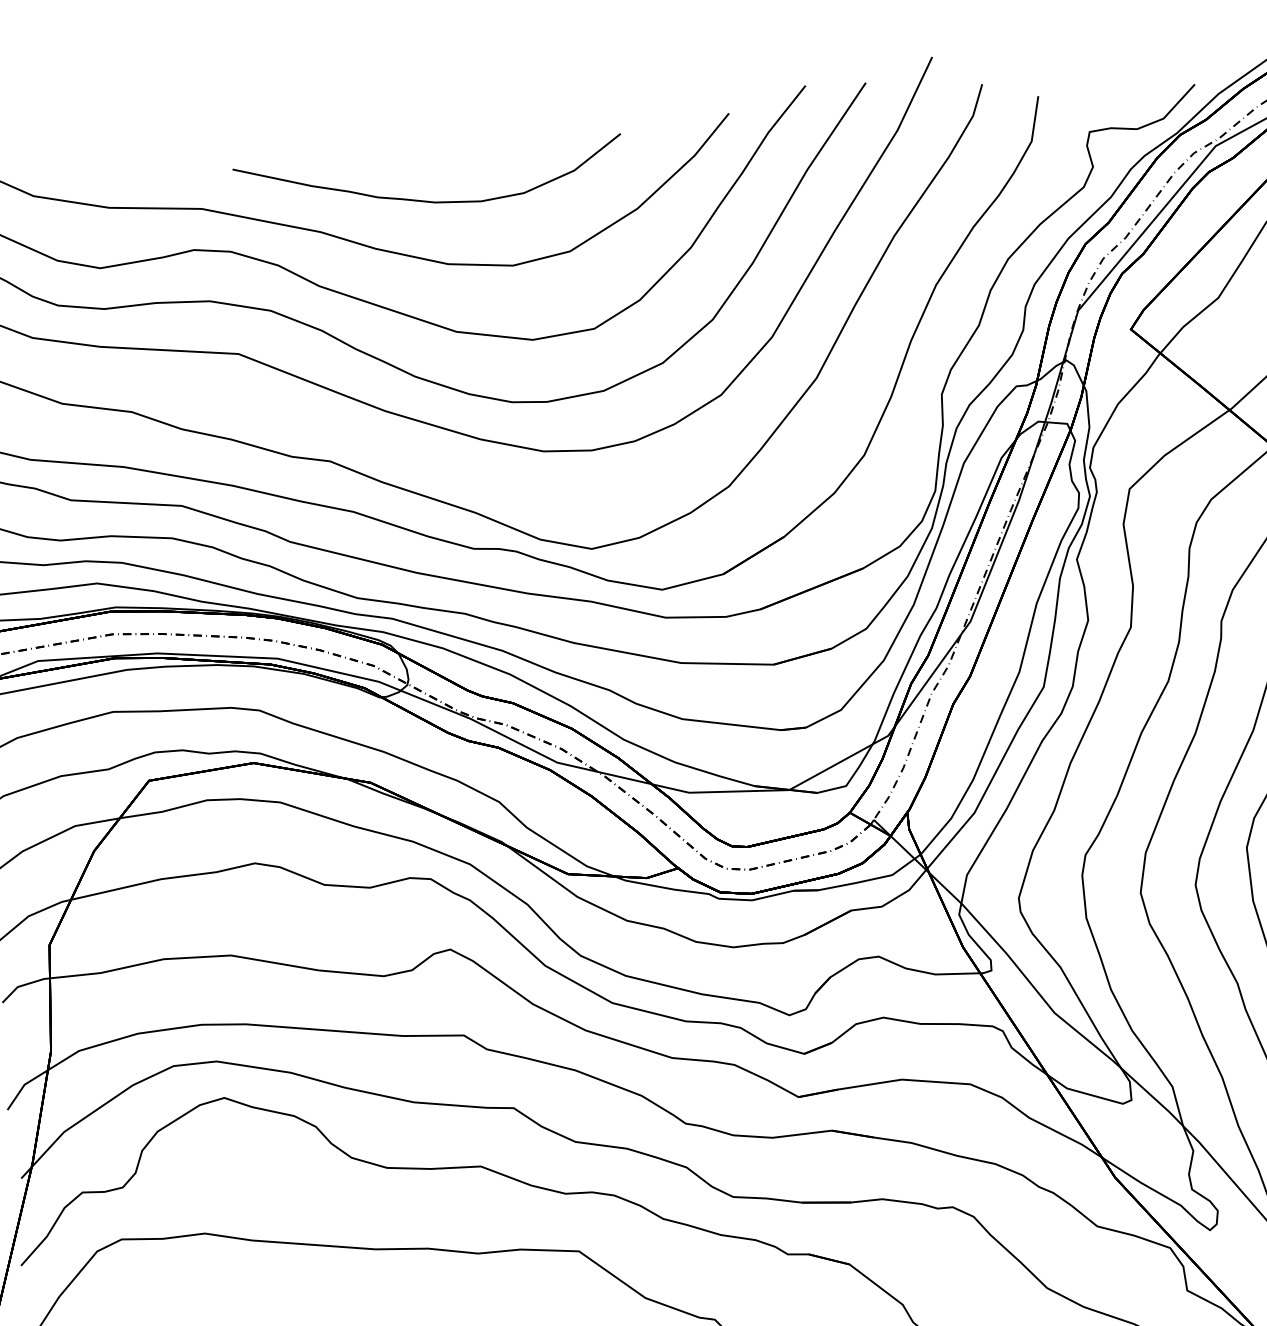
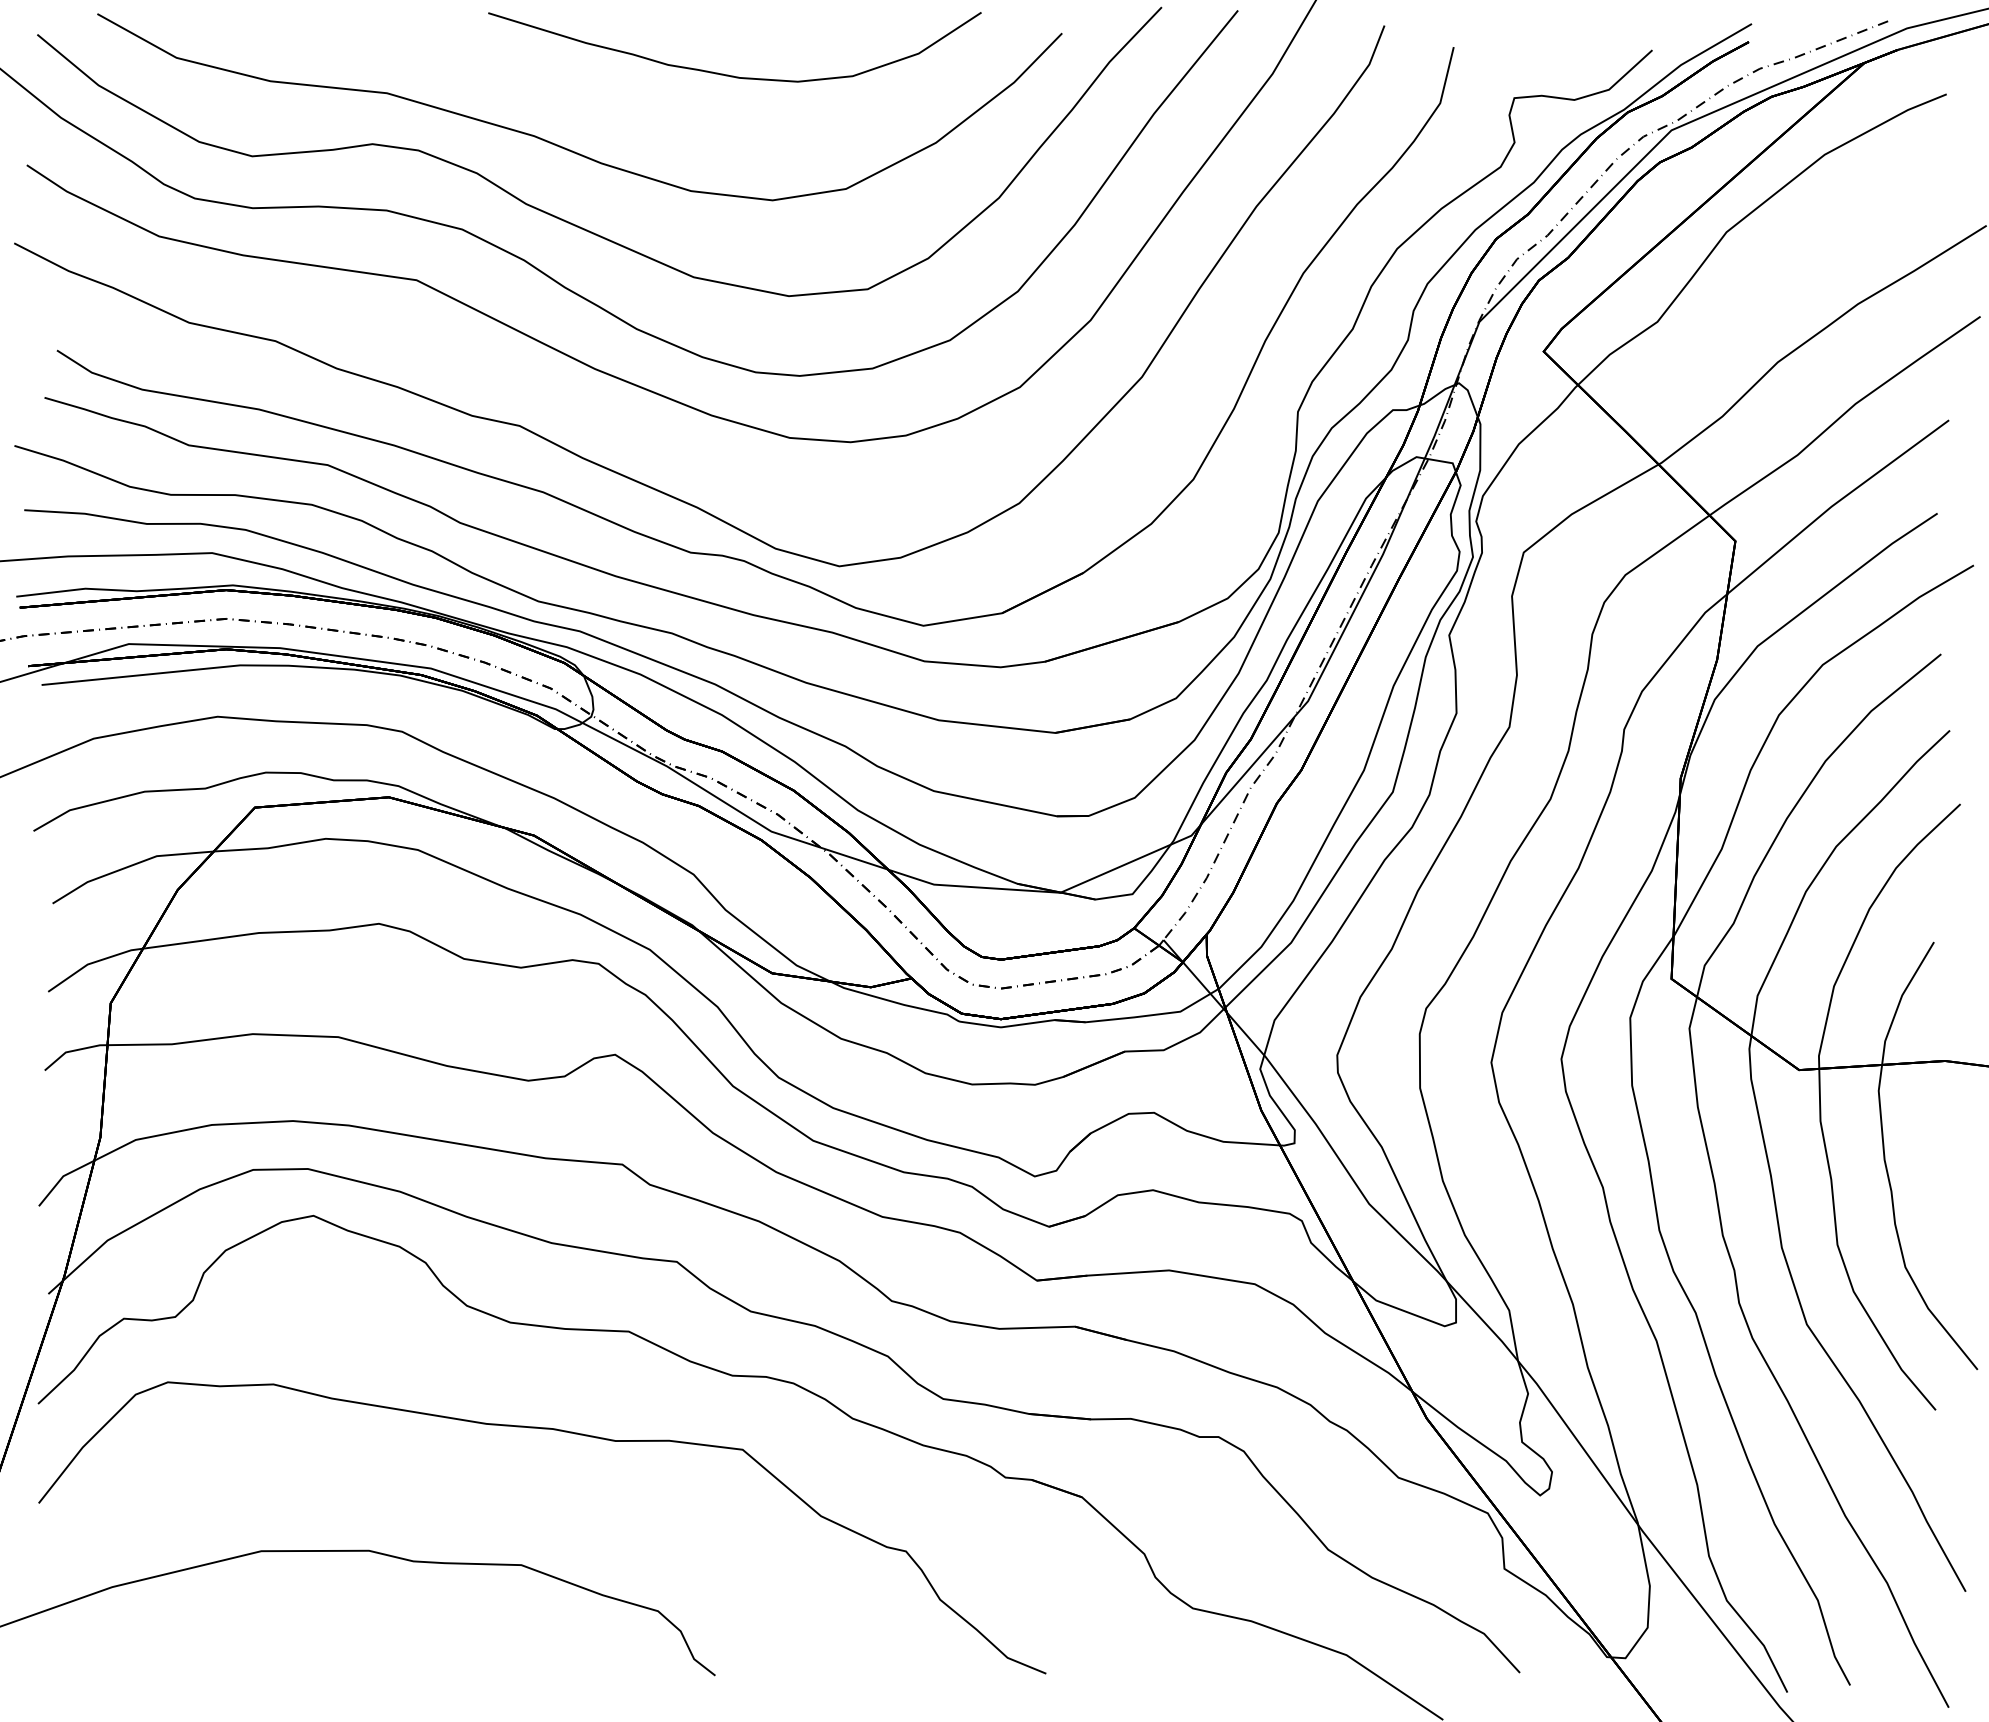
curve: (426, 200) -> (728, 74), moved

